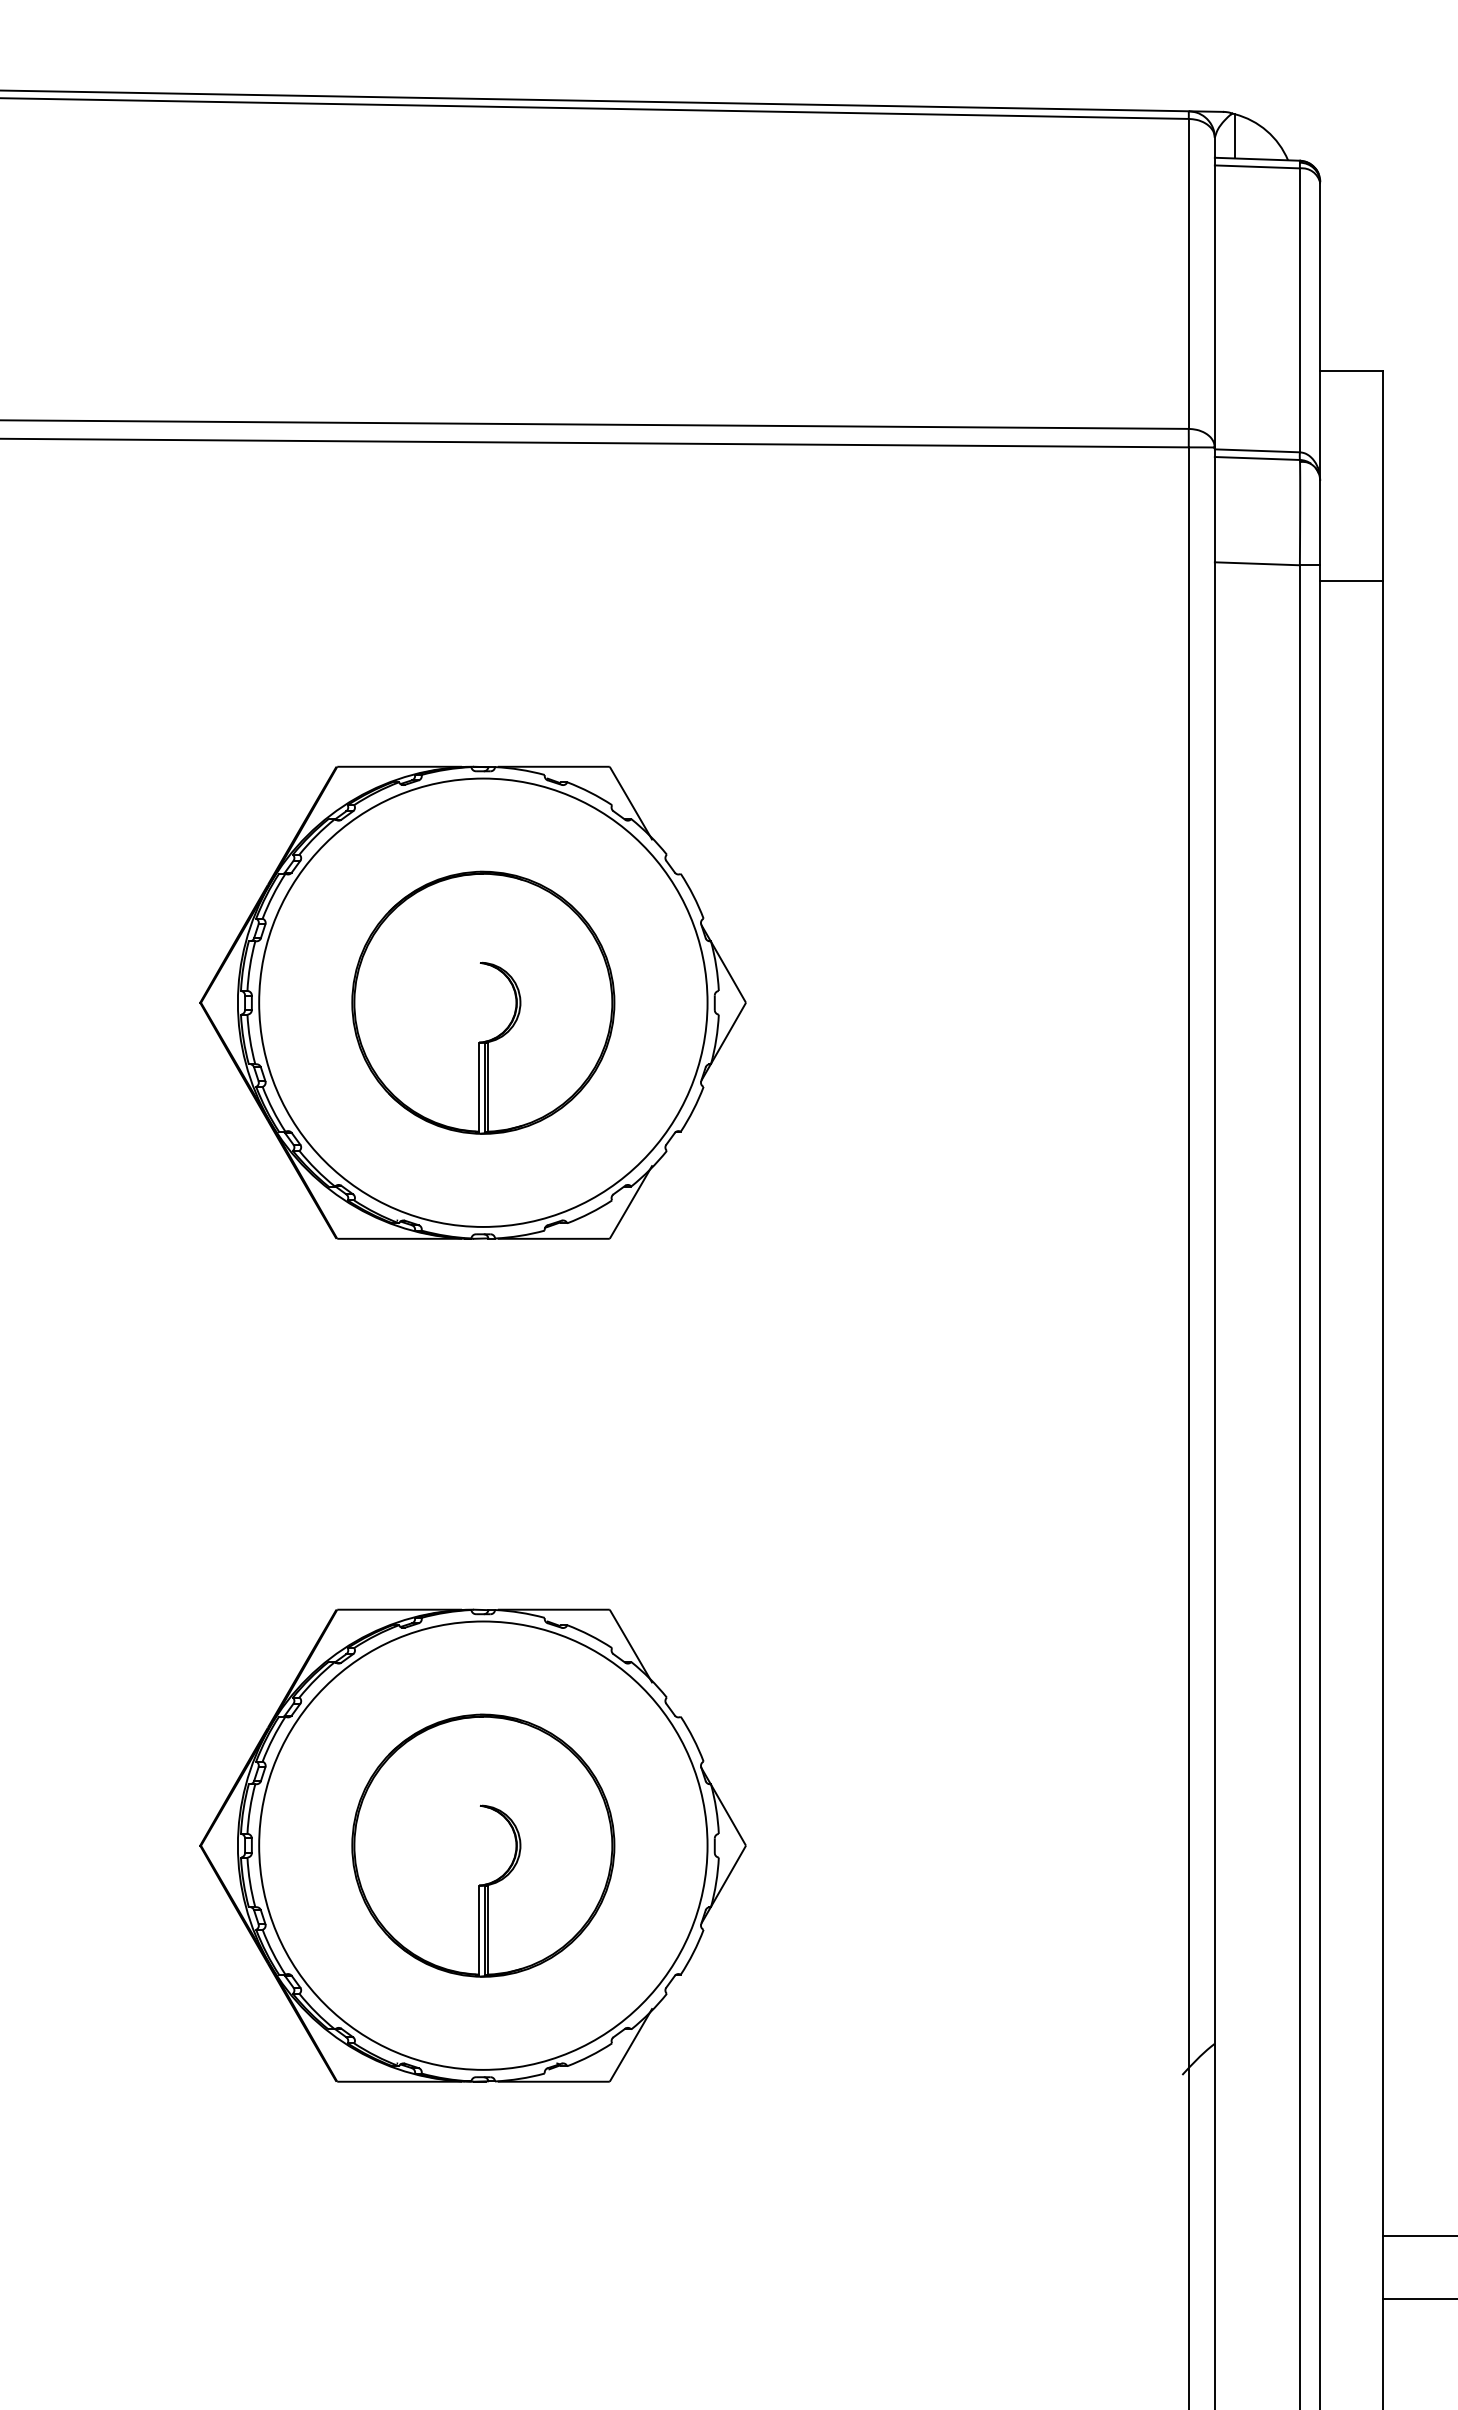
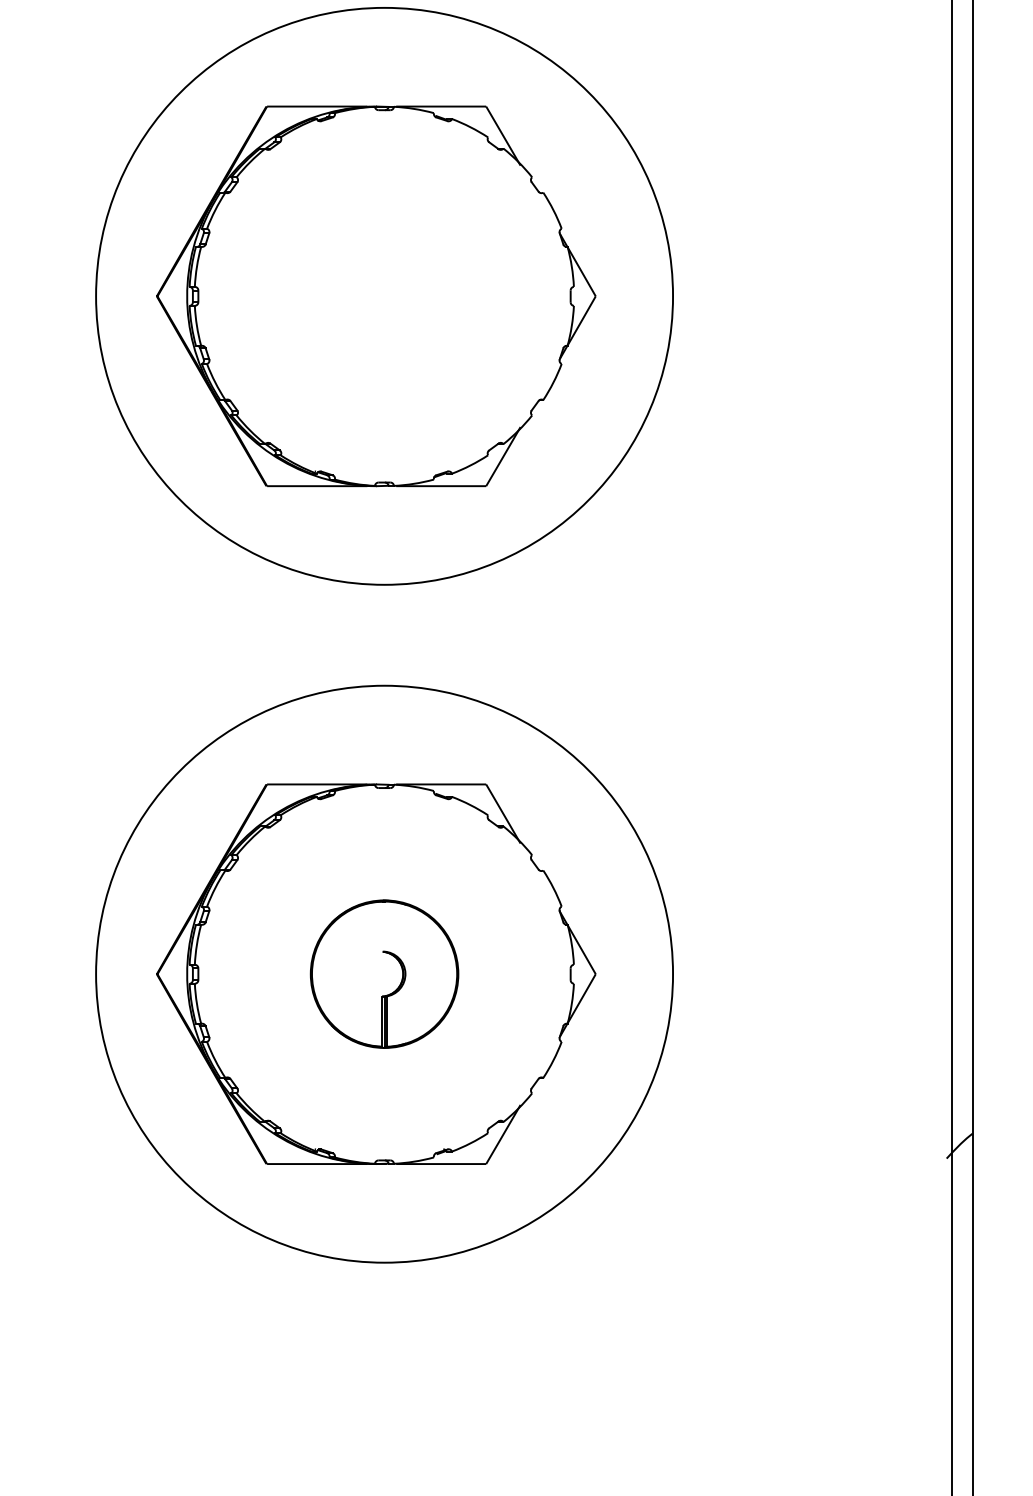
circle: (483, 1002) -> (384, 296), size x1.6
part: (483, 1002) -> (384, 296), removed
circle: (483, 1845) -> (384, 974), size x1.6
part: (483, 1845) -> (384, 974), size x0.7

